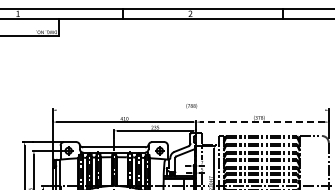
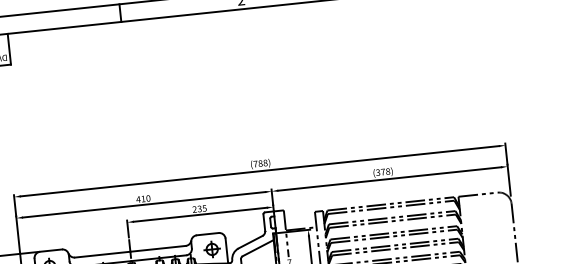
line: (190, 110) -> (259, 171), added
line: (262, 122) -> (389, 179), dashed -> solid

